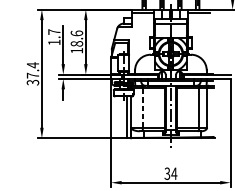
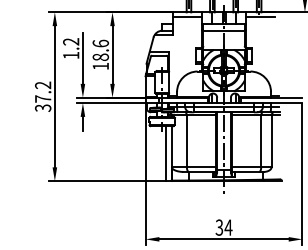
text: (54, 31) -> (71, 41), 1.7 -> 1.2
text: (33, 65) -> (43, 85), 37.4 -> 37.2
line: (142, 107) -> (186, 140), dashed -> solid

